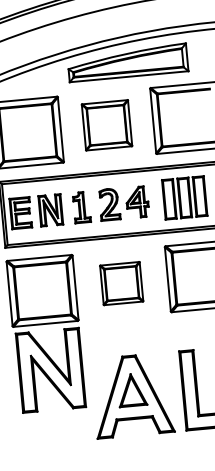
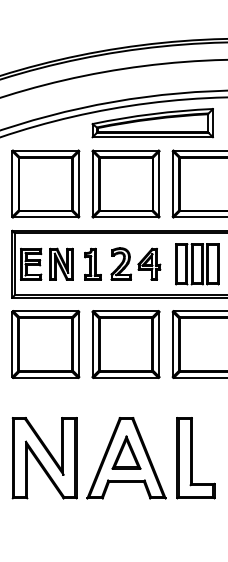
part: (106, 124) -> (125, 183), size x1.43
part: (121, 283) -> (125, 344), size x1.67
part: (50, 370) -> (44, 458), moved

